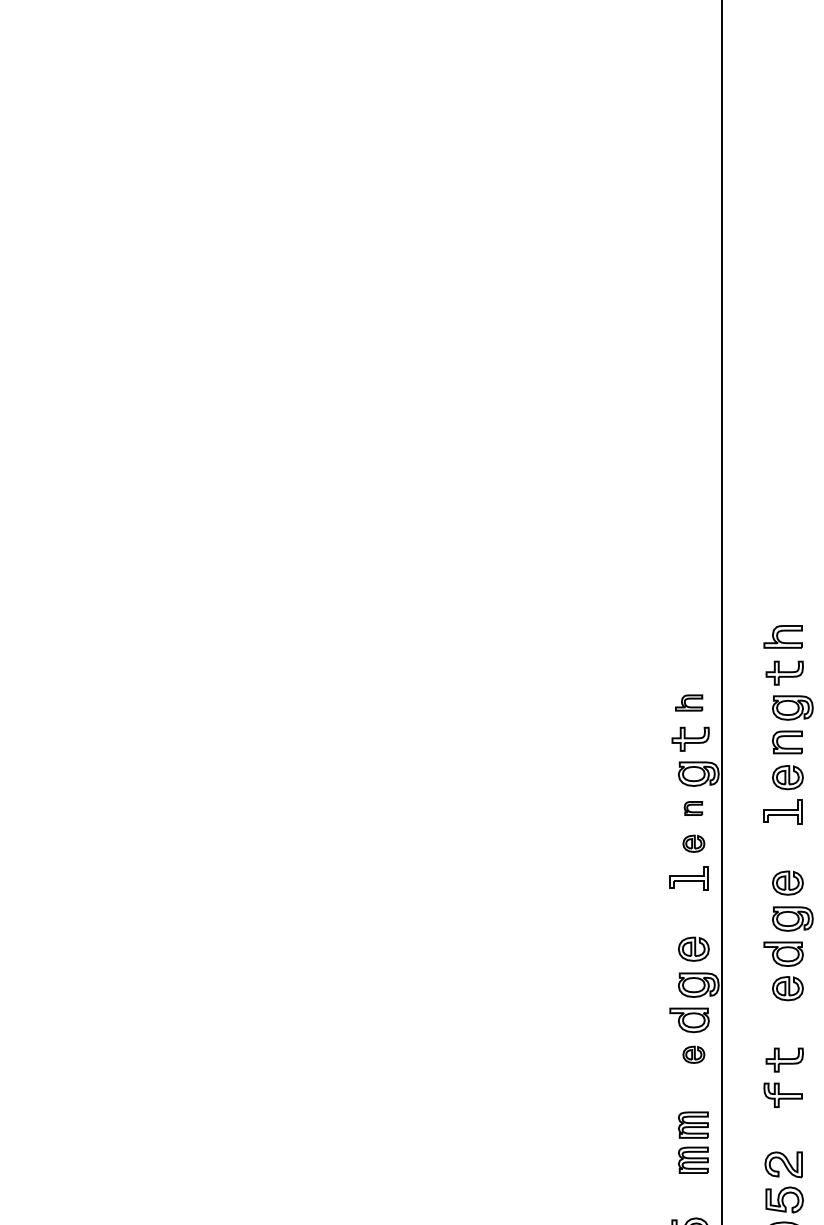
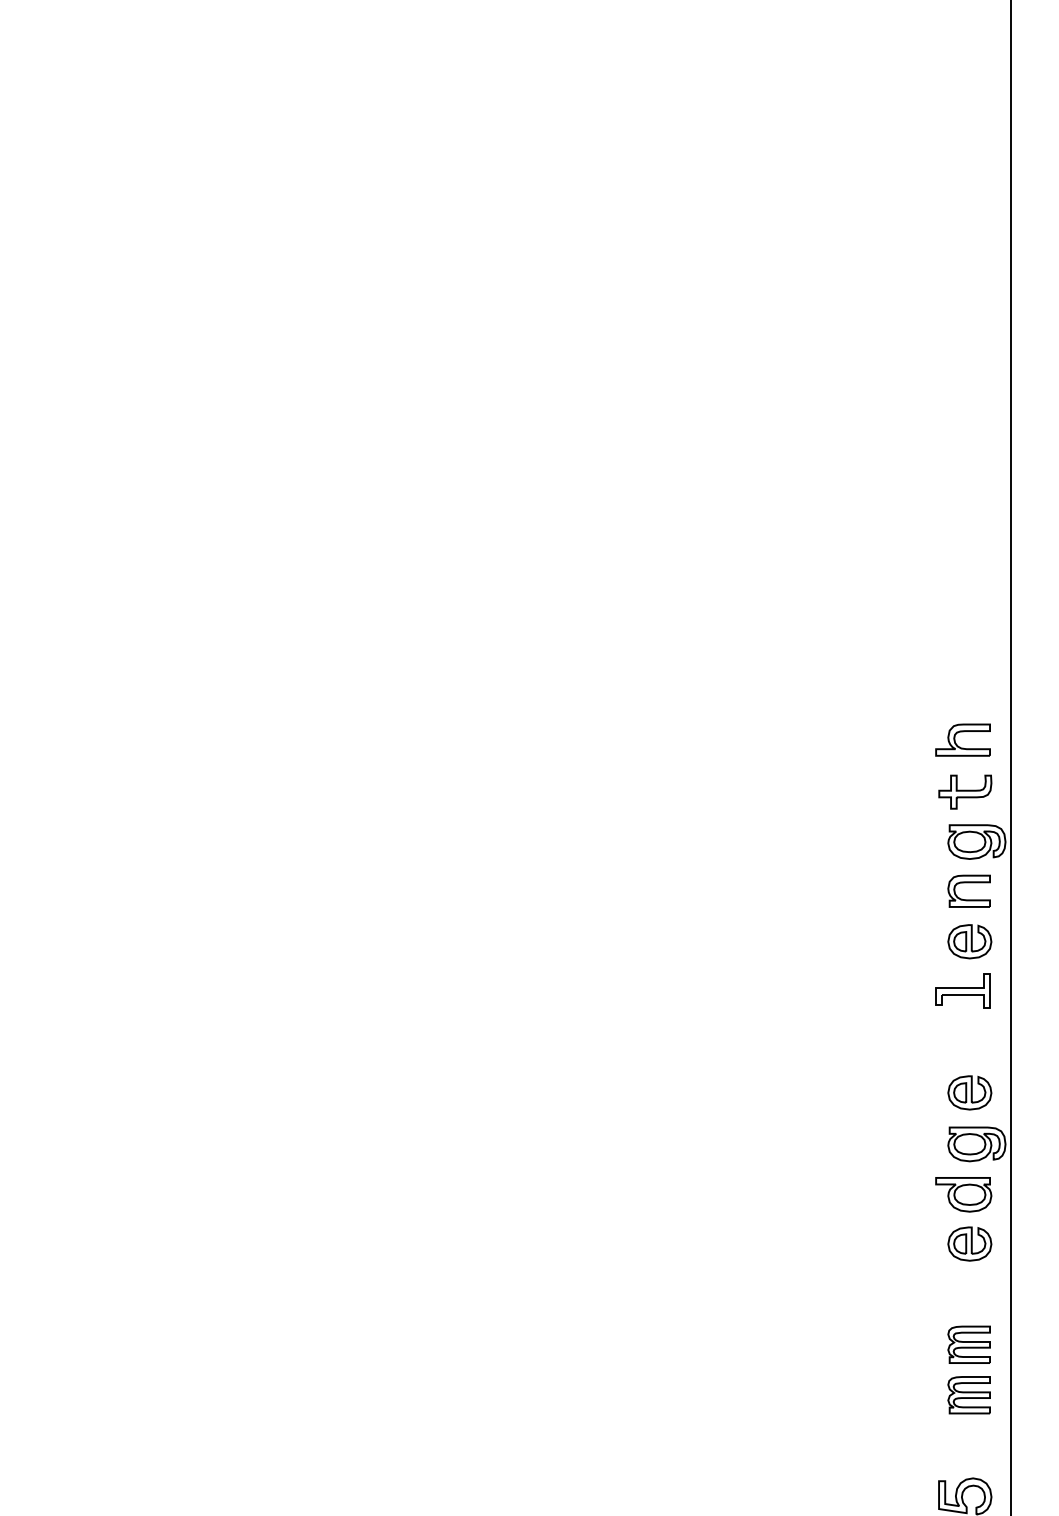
part: (688, 702) -> (962, 739), size x1.43
part: (693, 808) -> (969, 891), size x1.67
part: (693, 843) -> (969, 941), size x1.43
part: (693, 1054) -> (969, 1243), size x1.43

